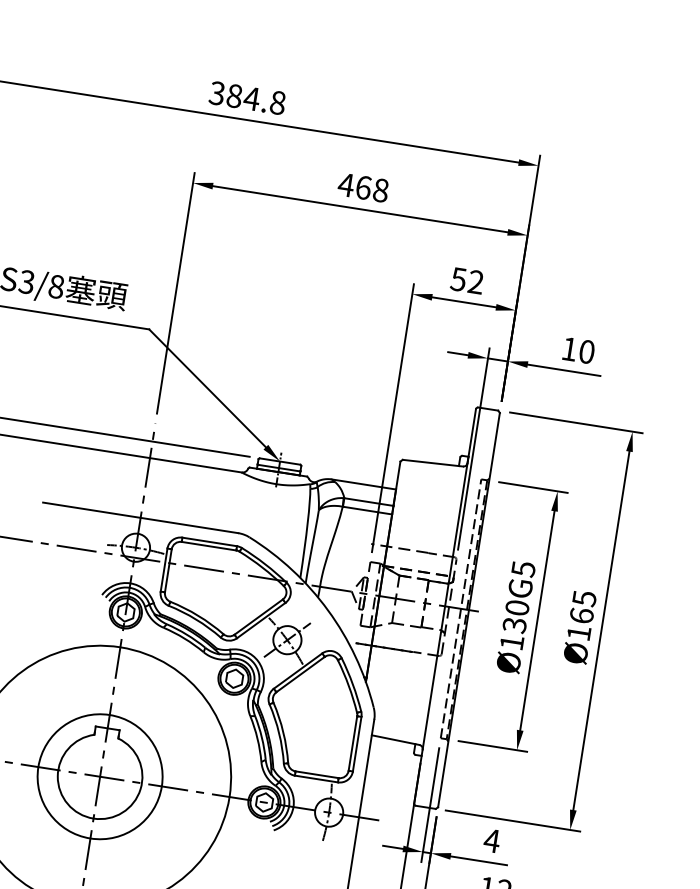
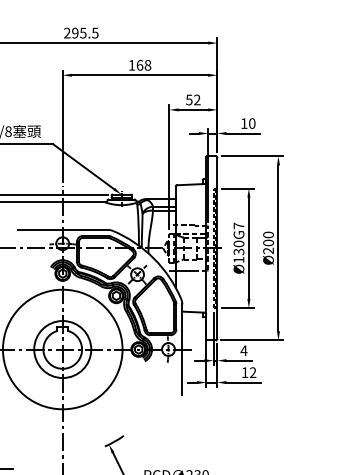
text: (248, 96) -> (81, 32), 384.8 -> 295.5
text: (345, 185) -> (131, 65), 468 -> 168
text: (522, 567) -> (238, 225), Ø130G5 -> Ø130G7
text: (581, 614) -> (268, 242), Ø165 -> Ø200

